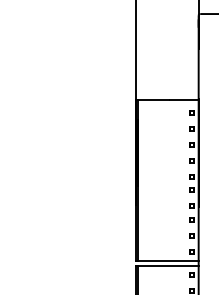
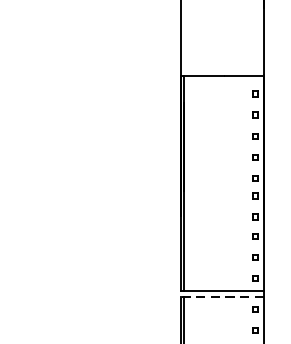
line: (166, 265) -> (221, 296), solid -> dashed

